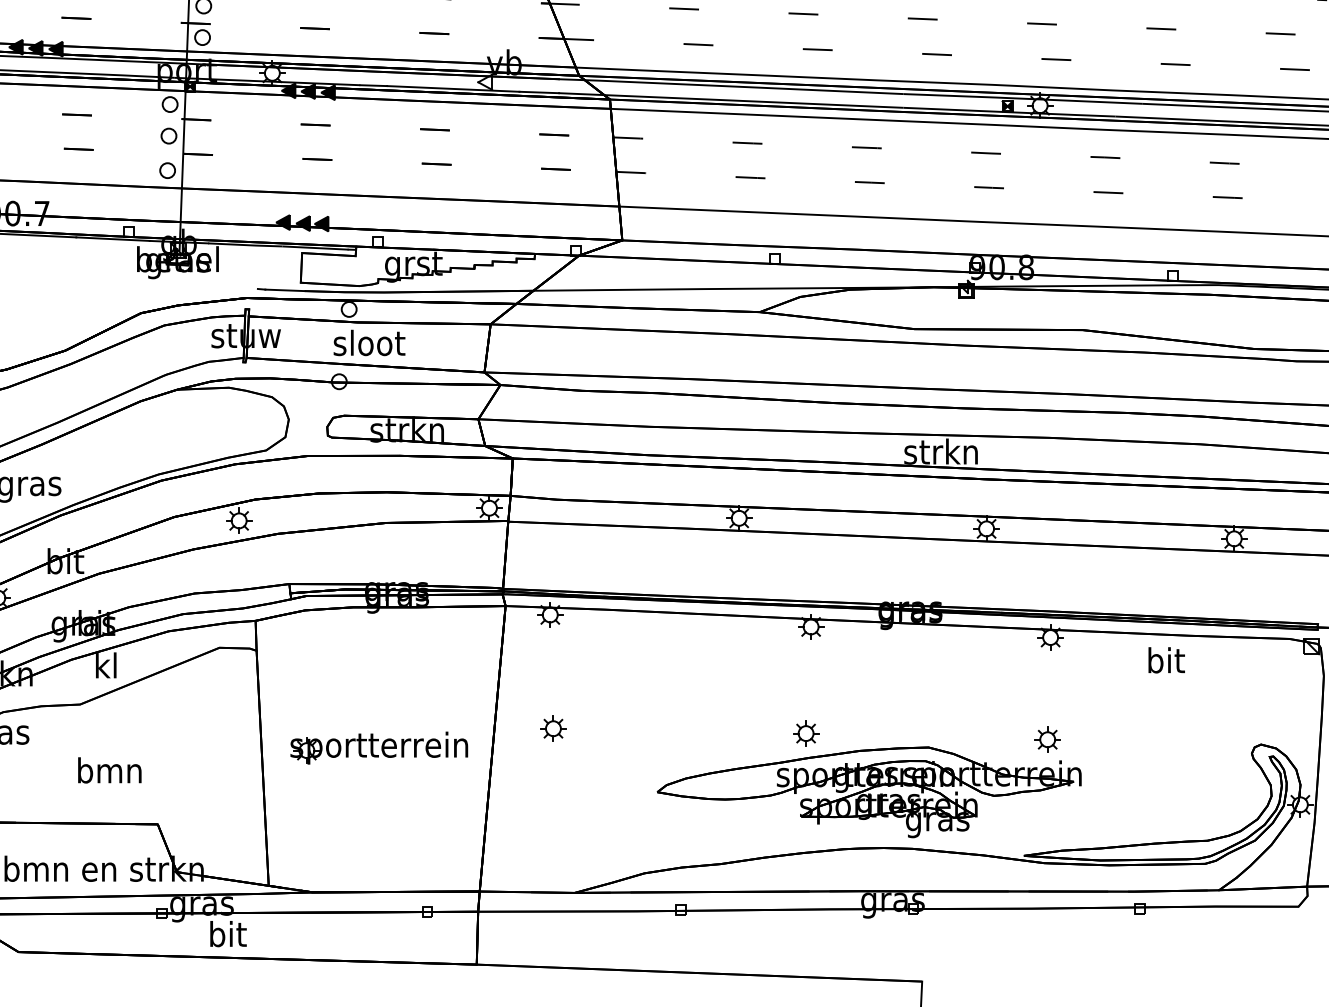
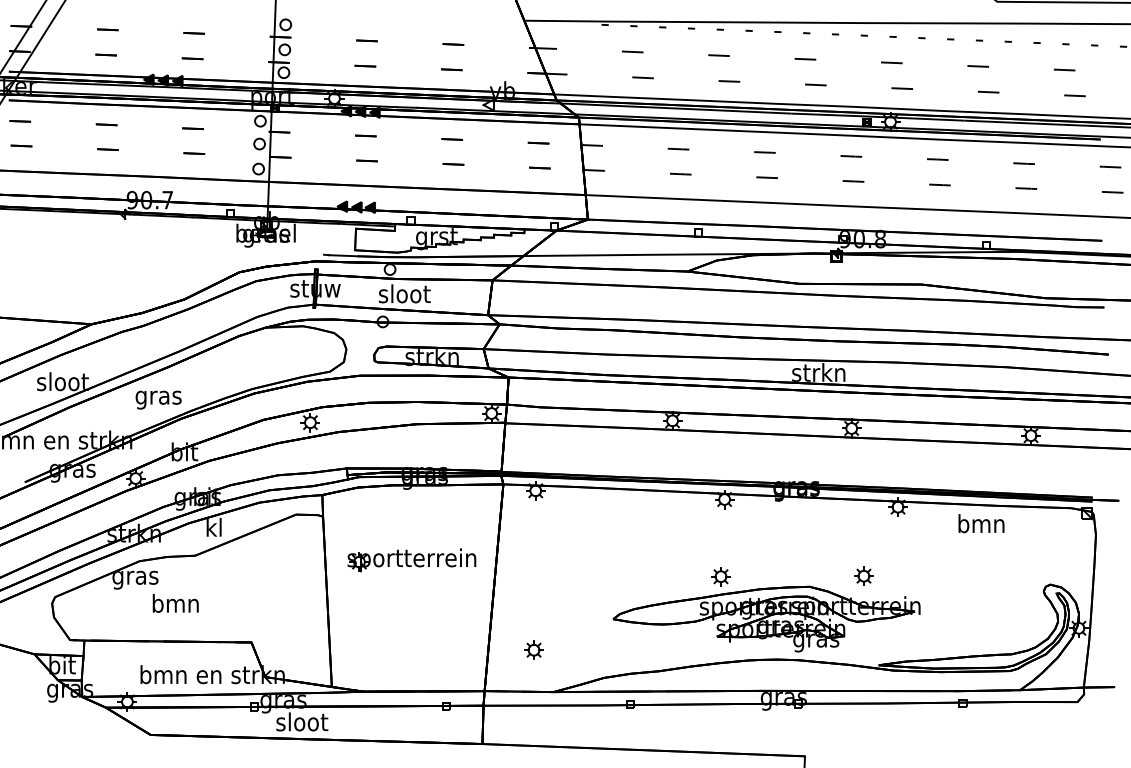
text: (1165, 660) -> (981, 523), bit -> bmn
part: (552, 727) -> (533, 649), moved
part: (1047, 738) -> (863, 575), moved
part: (378, 748) -> (411, 560), moved
text: (109, 769) -> (175, 602), moved
text: (228, 933) -> (302, 721), bit -> sloot

